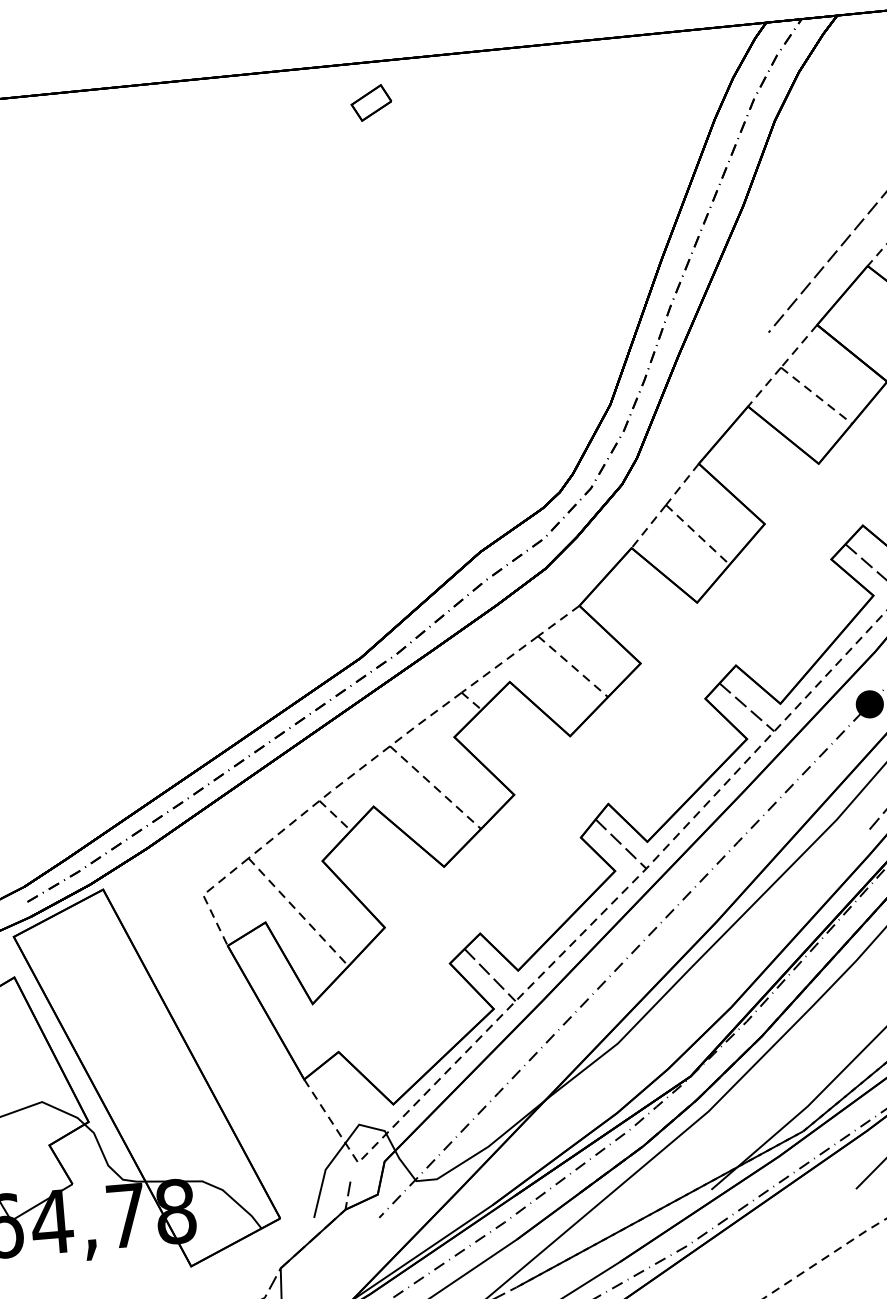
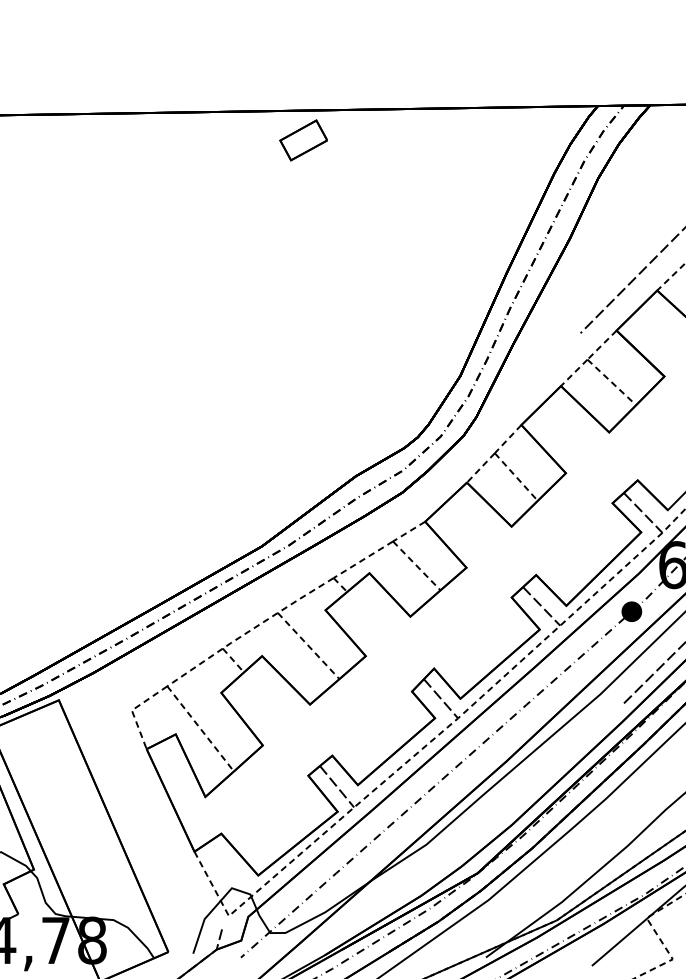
part: (371, 102) -> (303, 140), size x1.6

